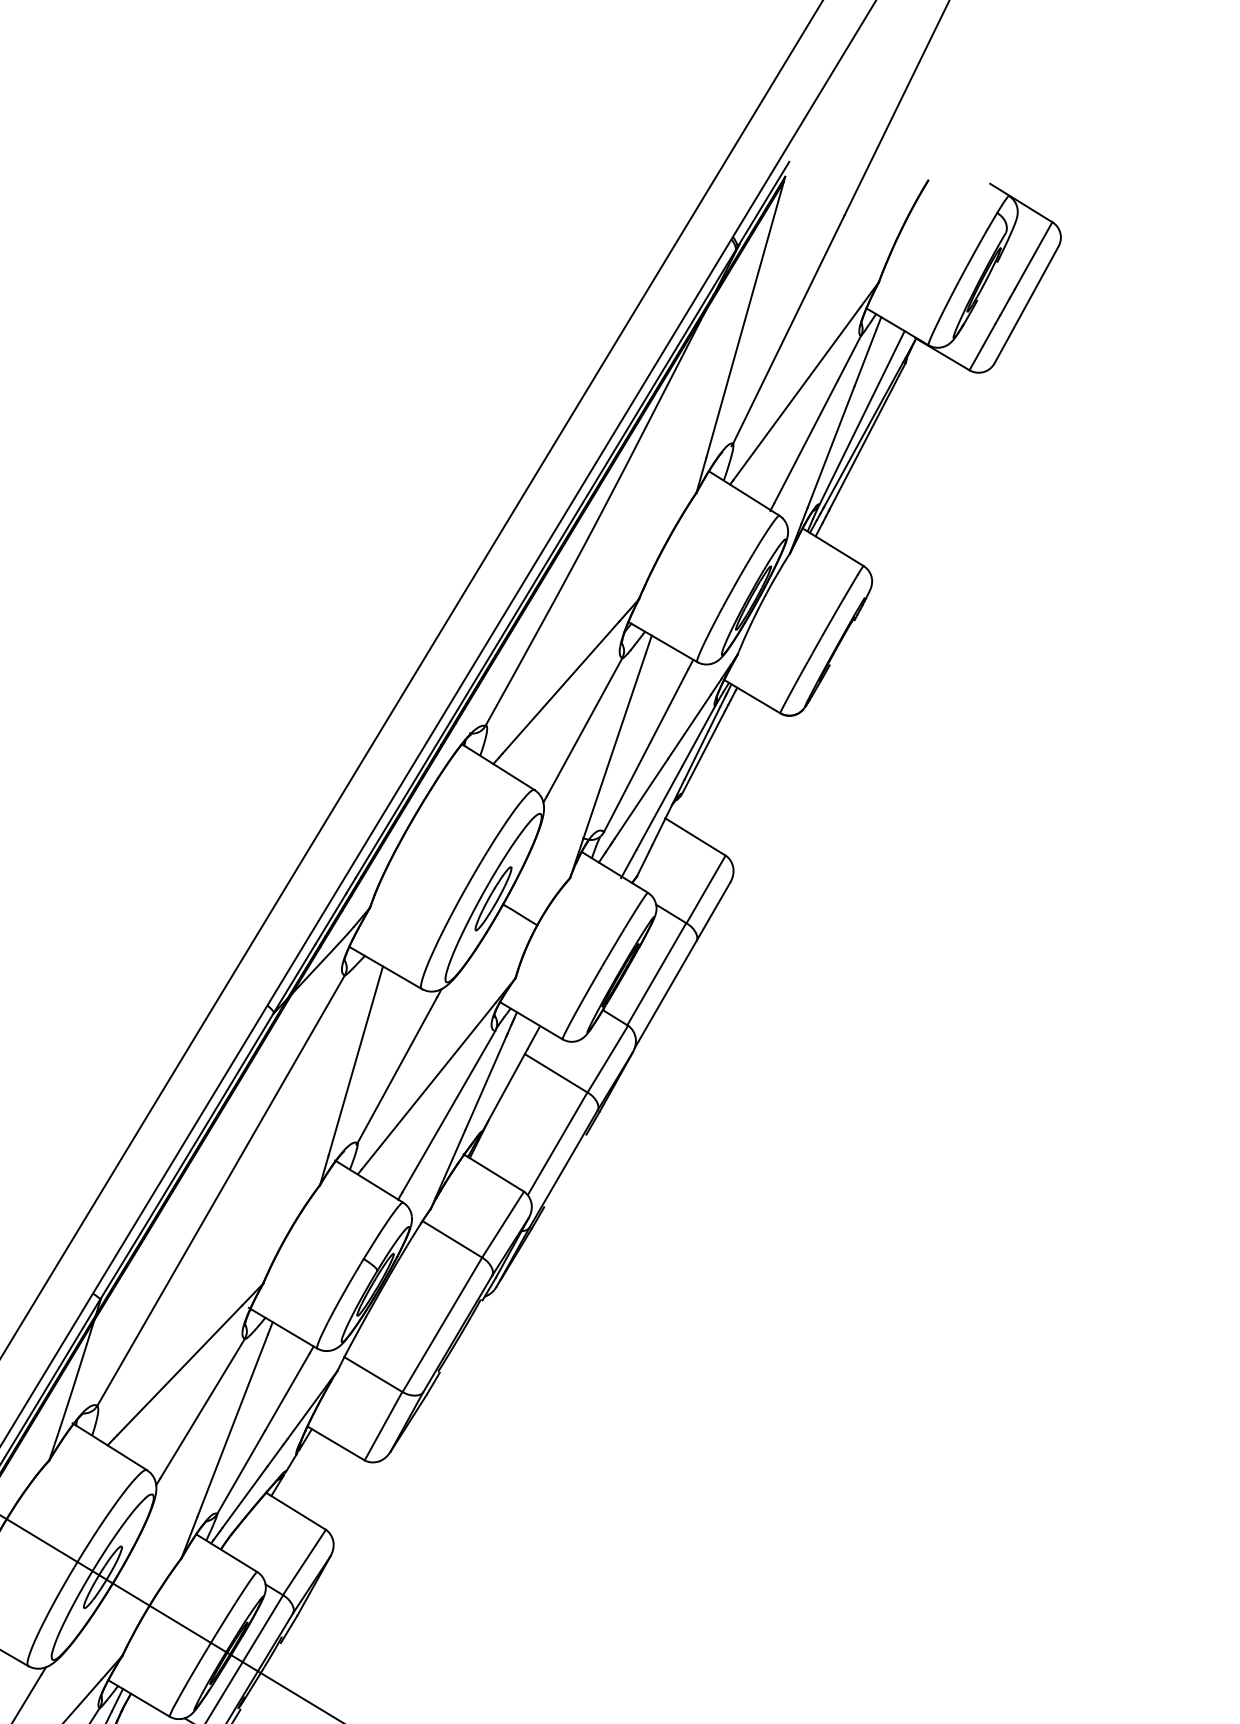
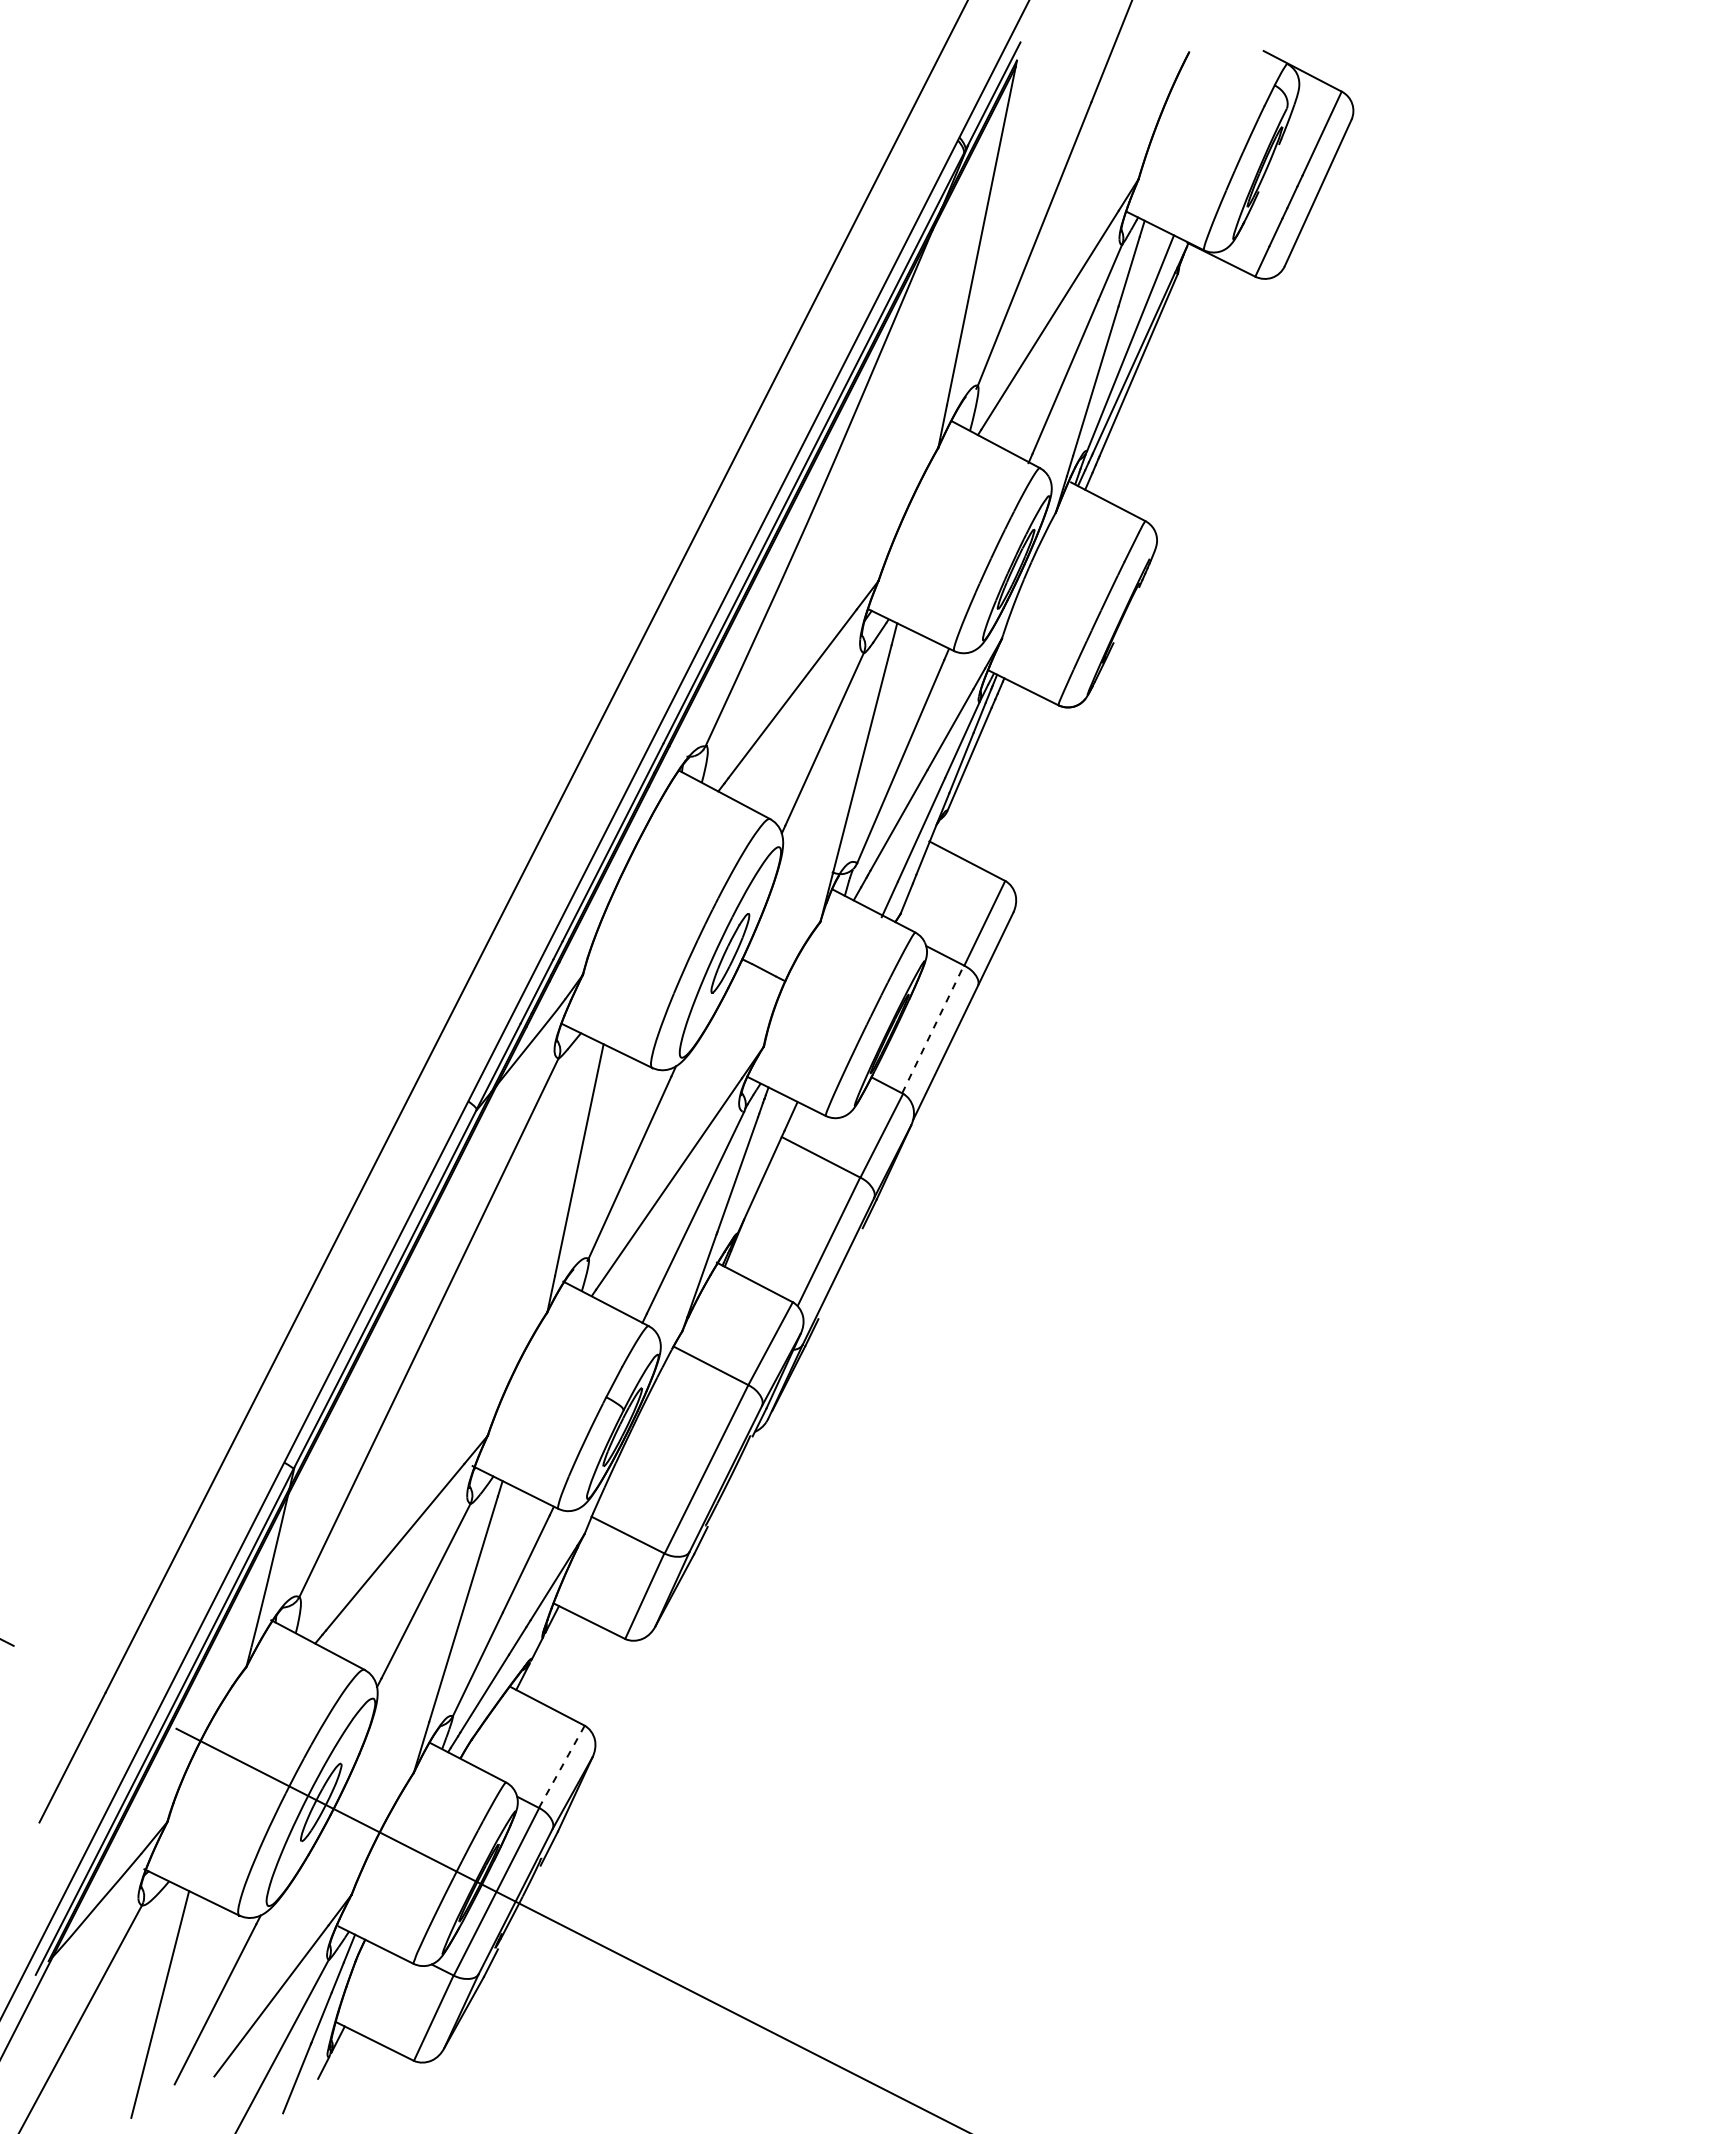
line: (657, 974) -> (933, 1029), solid -> dashed
line: (304, 1562) -> (562, 1766), solid -> dashed

